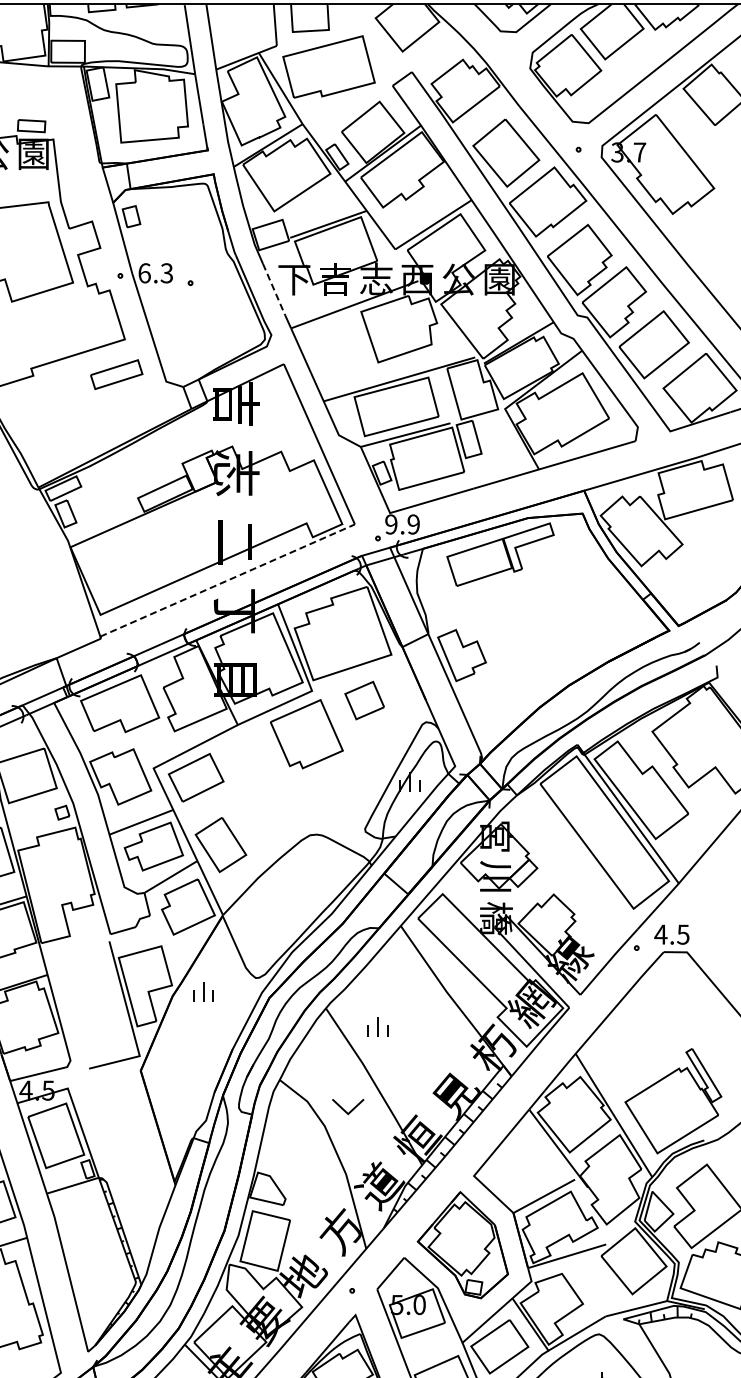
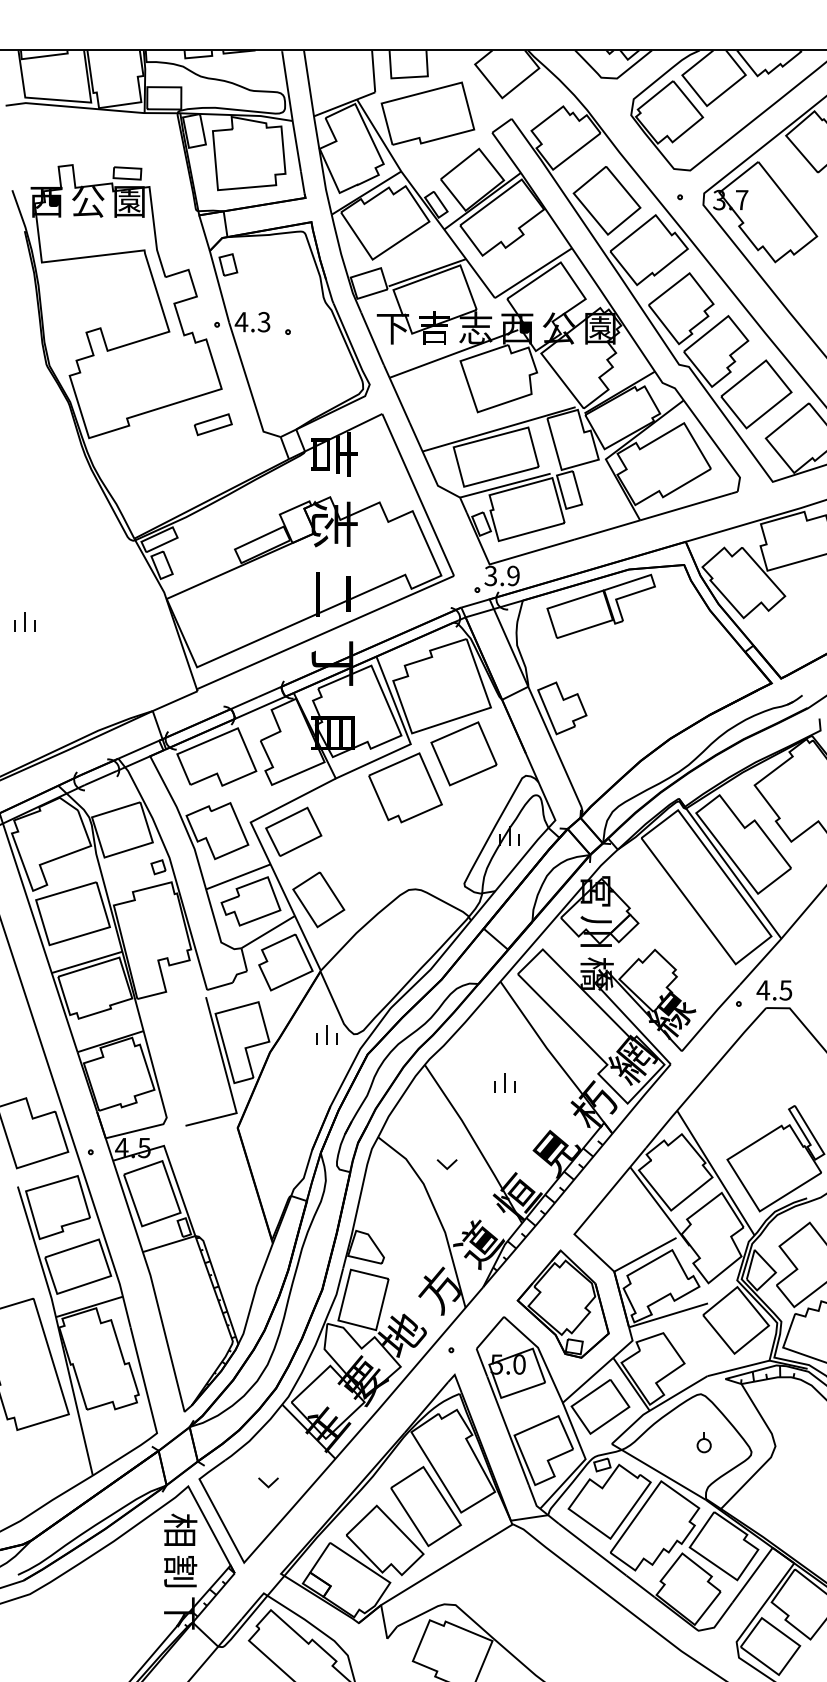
text: (144, 273) -> (241, 322), 6.3 -> 4.3
line: (275, 291) -> (373, 340), dashed -> solid
part: (115, 374) -> (212, 424), size x0.71
text: (390, 525) -> (490, 576), 9.9 -> 3.9
line: (227, 580) -> (325, 632), dashed -> solid
part: (364, 700) -> (463, 753), size x1.67
part: (202, 991) -> (326, 1034), moved
part: (377, 1025) -> (504, 1082), moved
part: (347, 1106) -> (446, 1164), size x0.62

